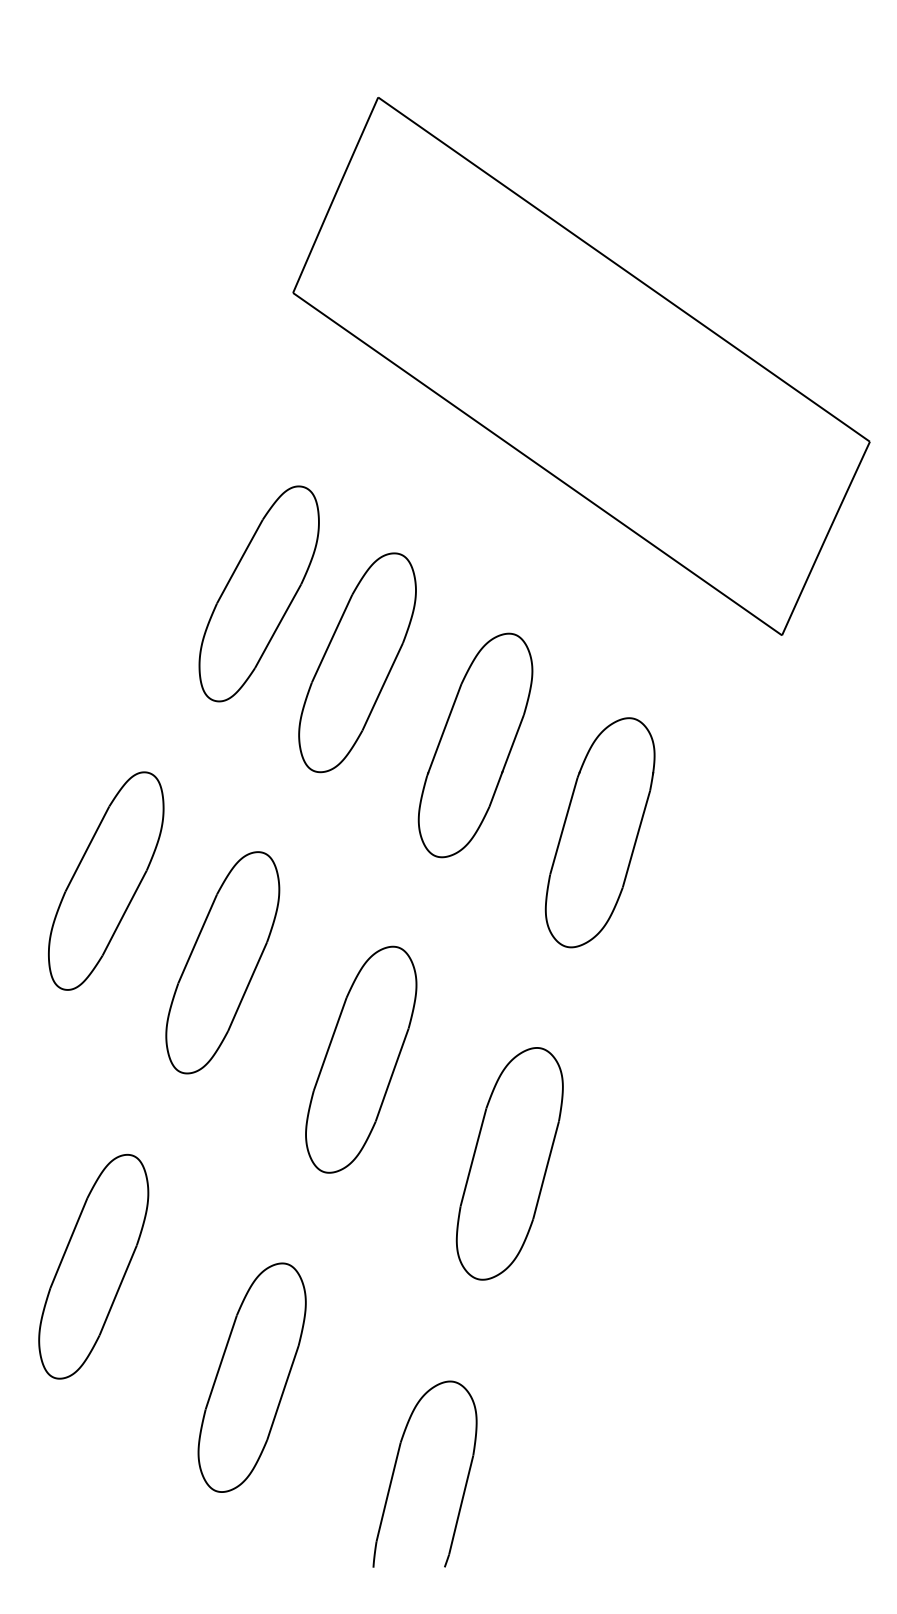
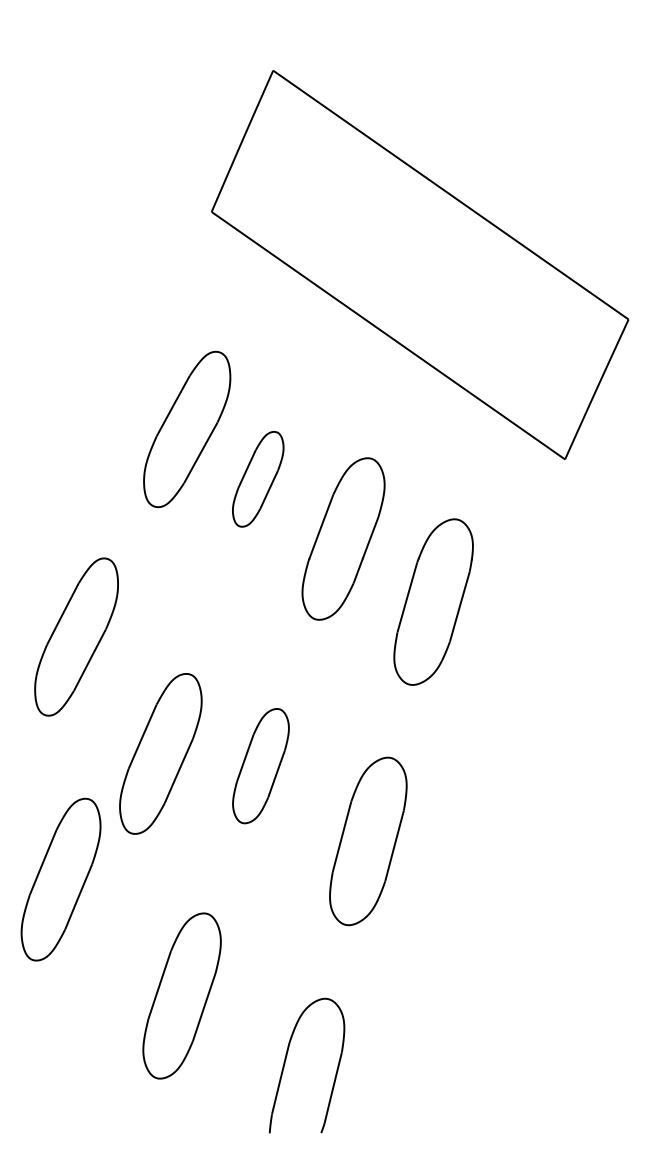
part: (357, 662) -> (258, 479), size x0.6
part: (222, 962) -> (160, 753), moved
part: (361, 1059) -> (261, 766), size x0.7
part: (93, 1266) -> (60, 879), moved

